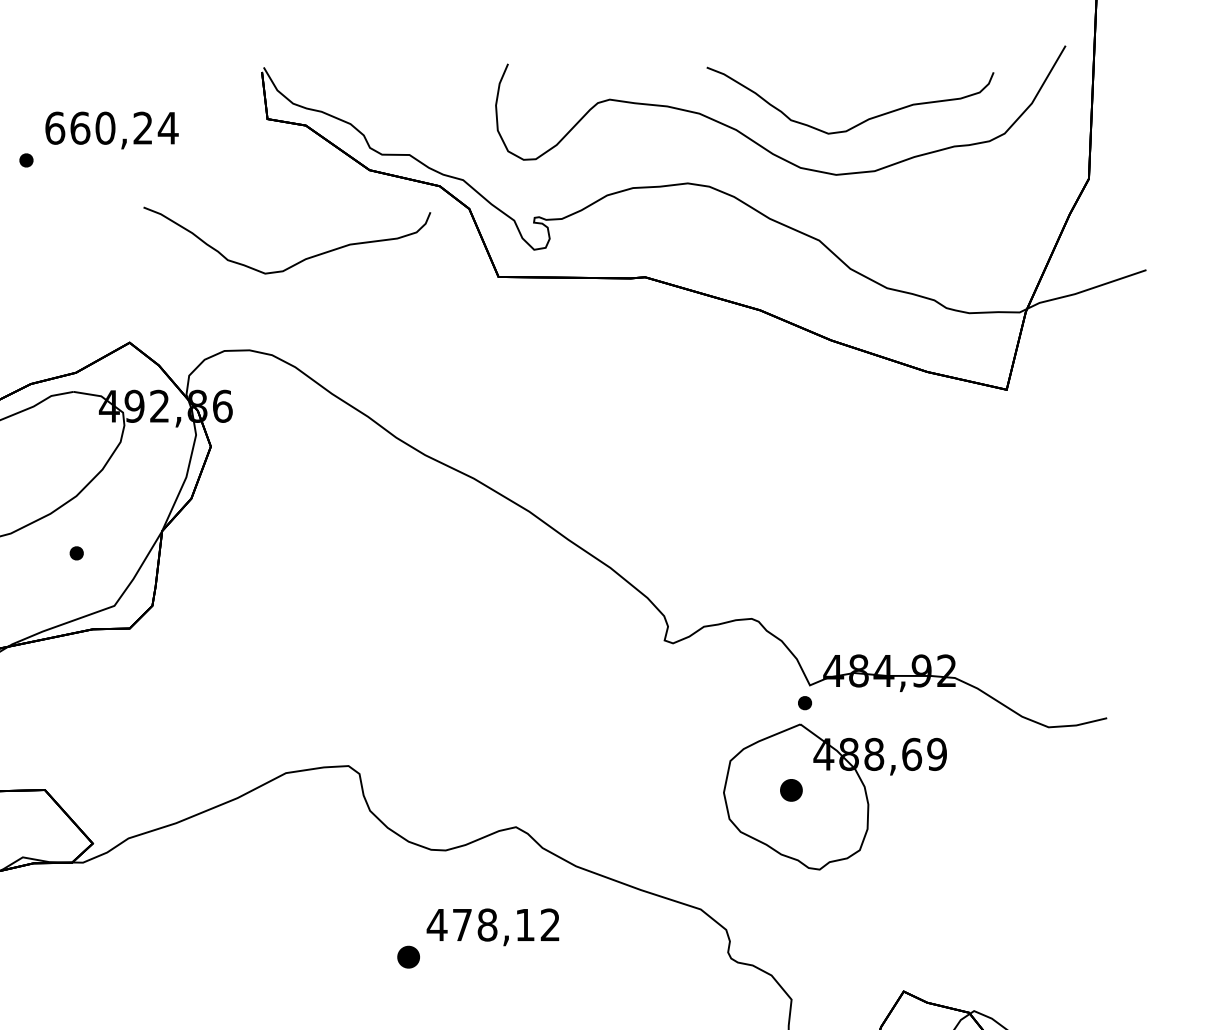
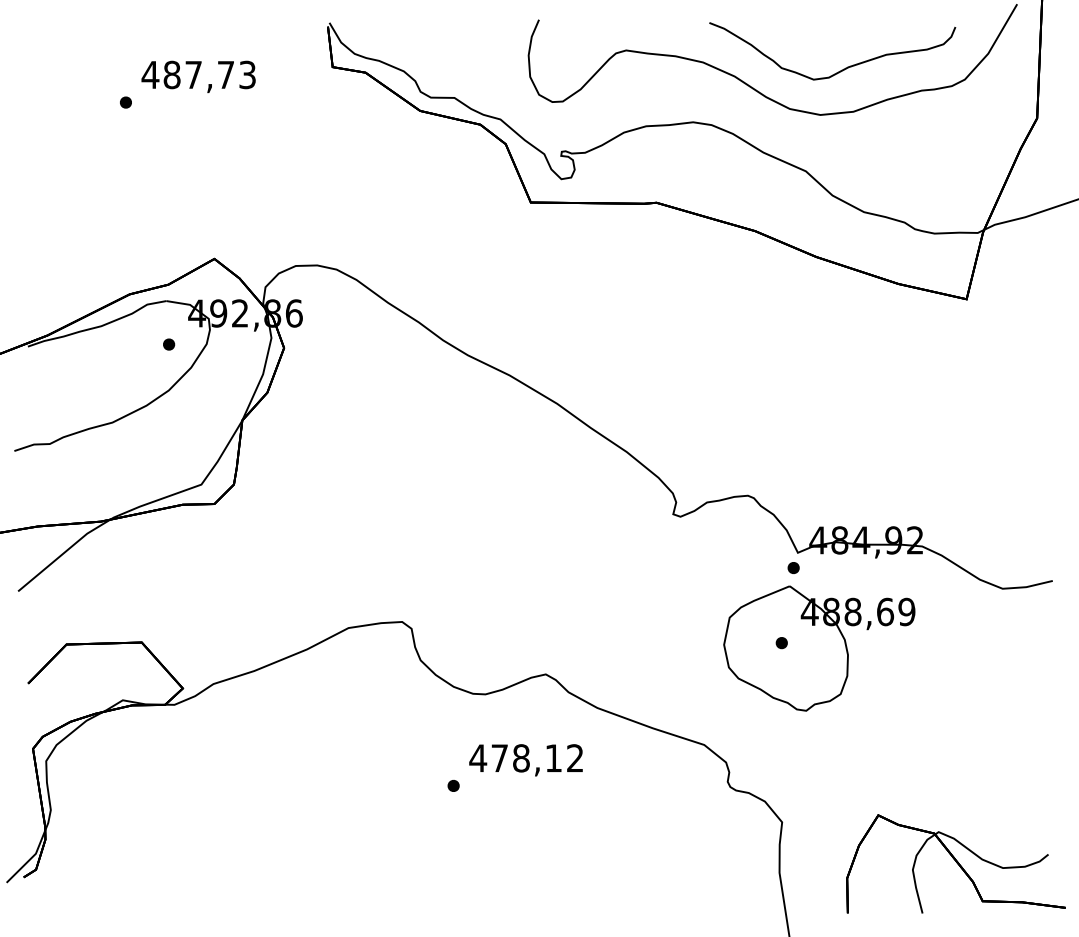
text: (111, 127) -> (198, 74), 660,24 -> 487,73
curve: (299, 260) -> (360, 188), removed
part: (77, 553) -> (169, 344), moved
part: (790, 791) -> (781, 643), size x0.62
part: (408, 956) -> (453, 785), size x0.62

